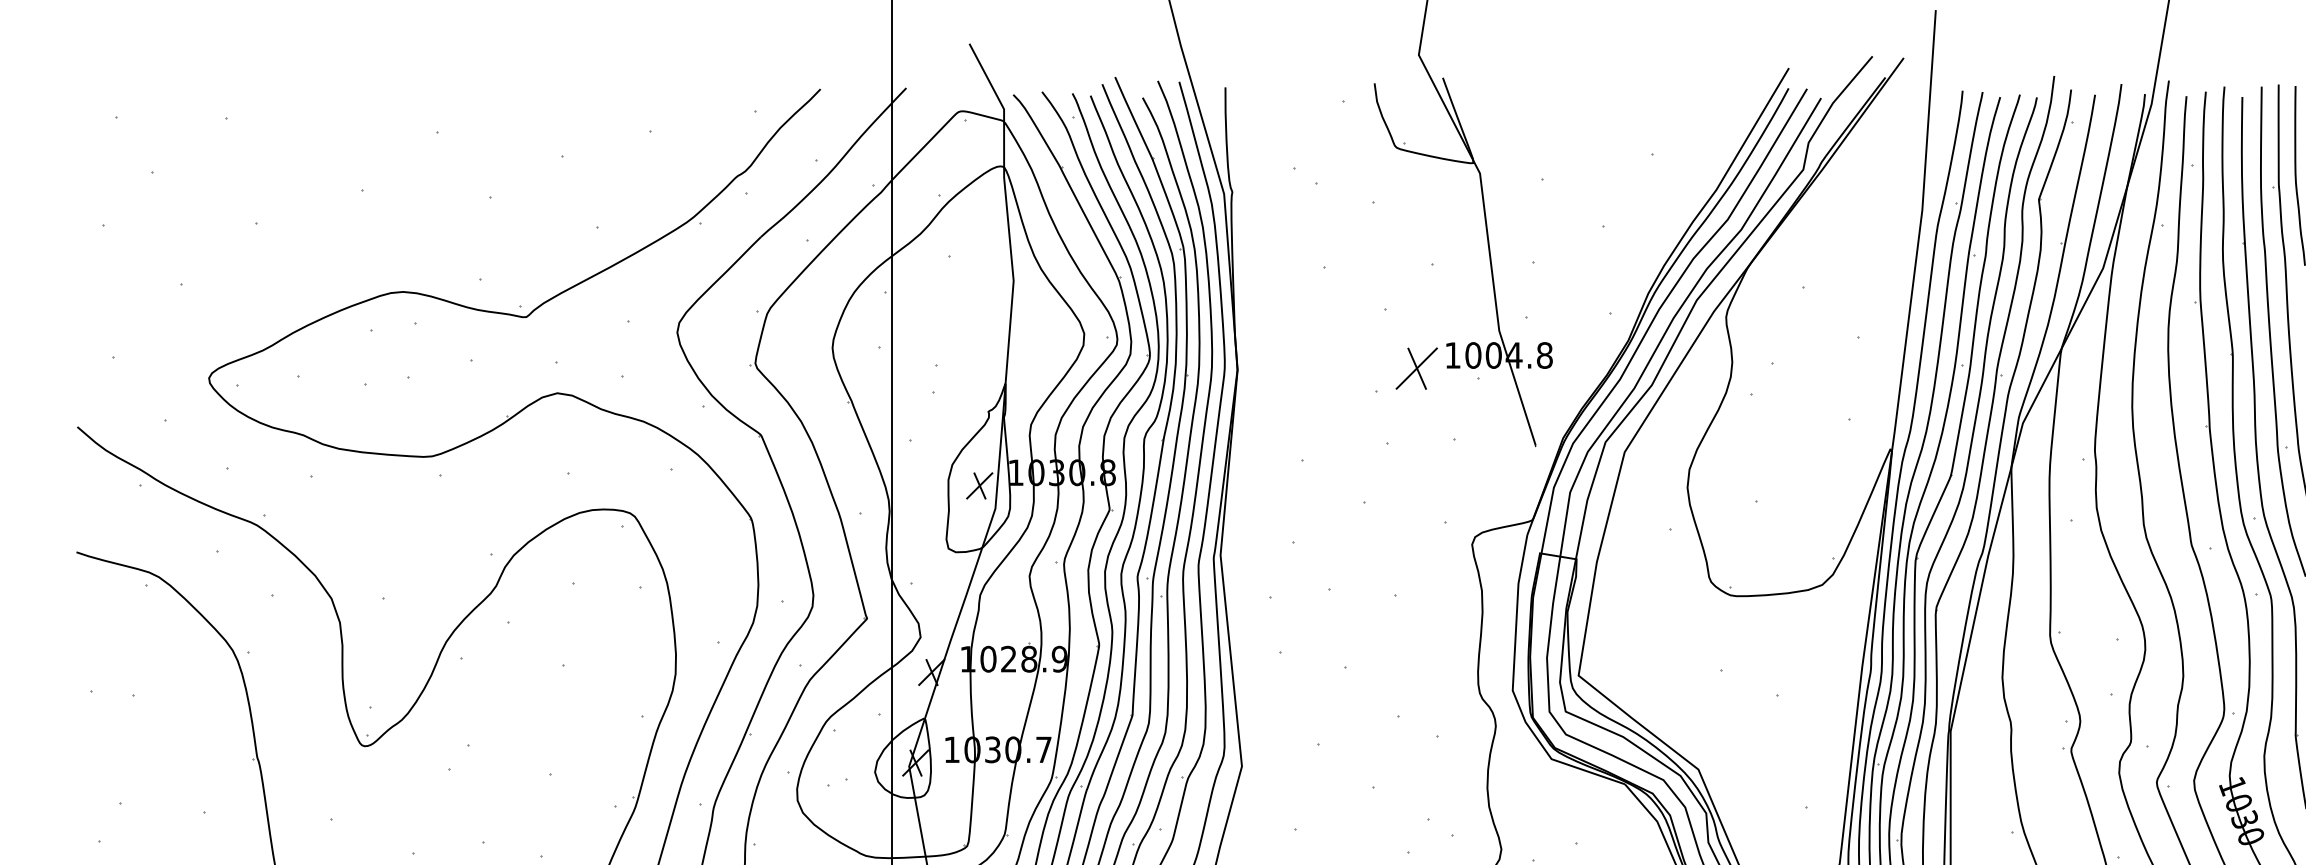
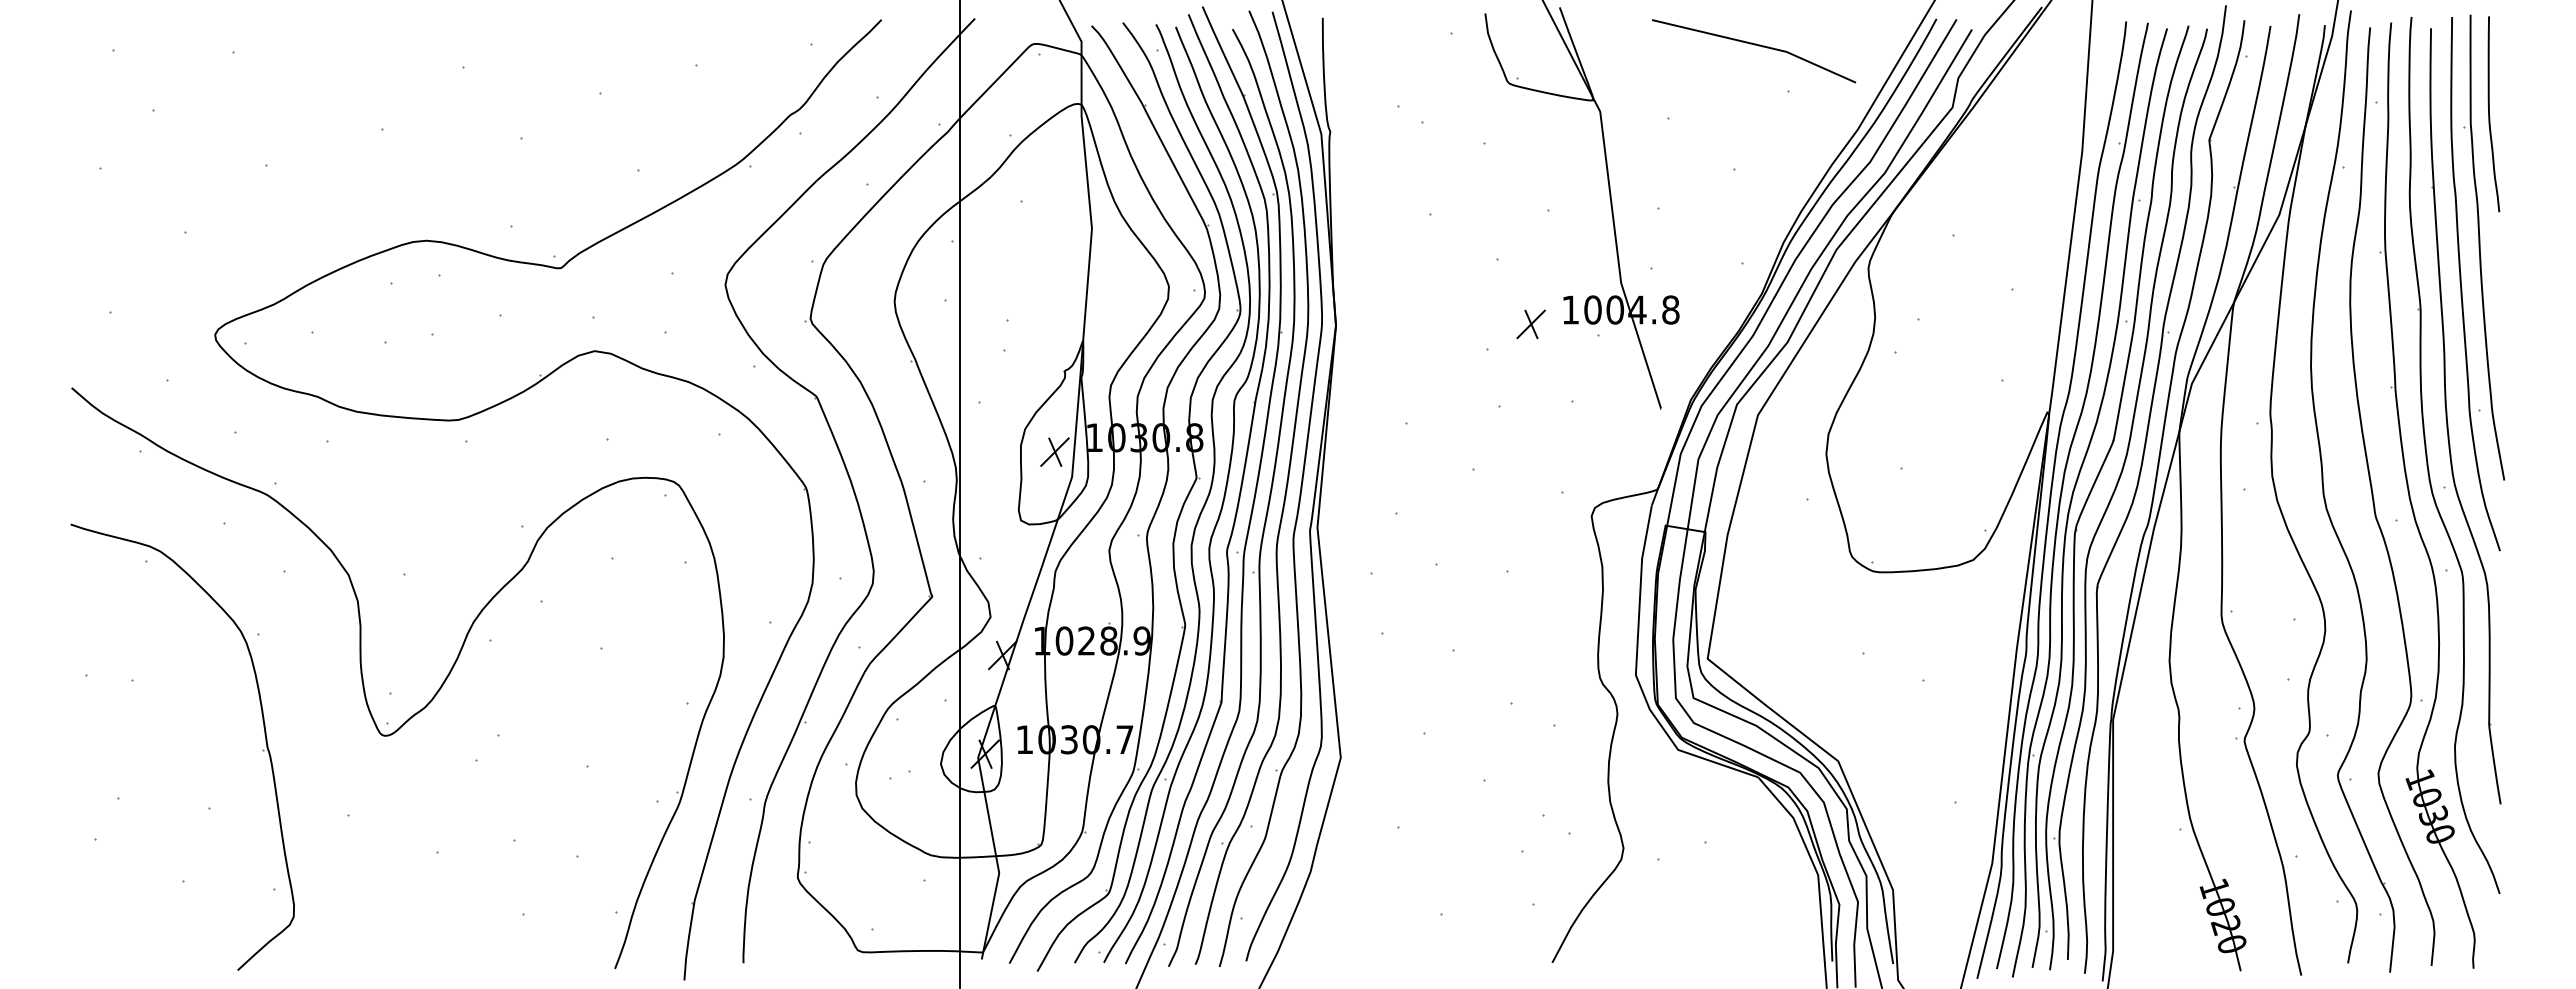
line: (1621, 112) -> (1754, 45), added
part: (1416, 368) -> (1530, 324), size x0.62

